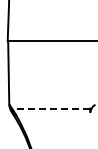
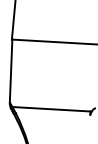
line: (50, 108) -> (50, 109), dashed -> solid

